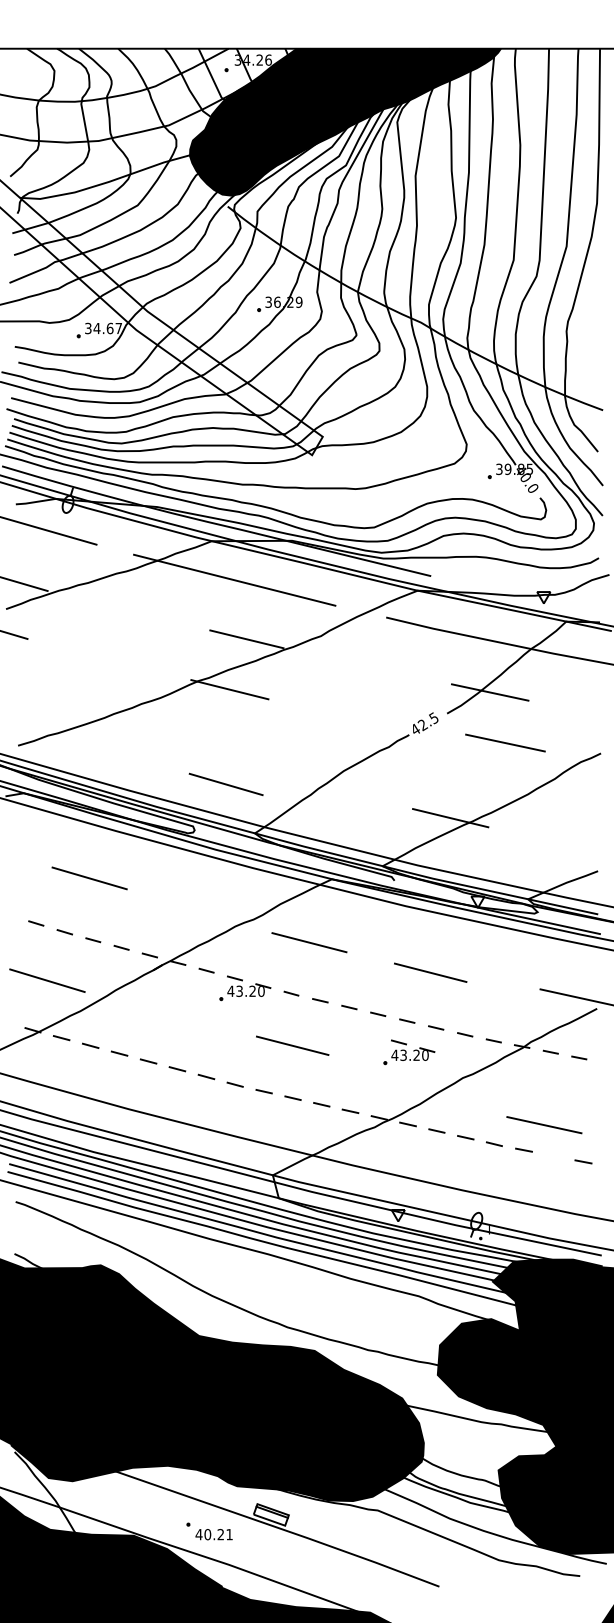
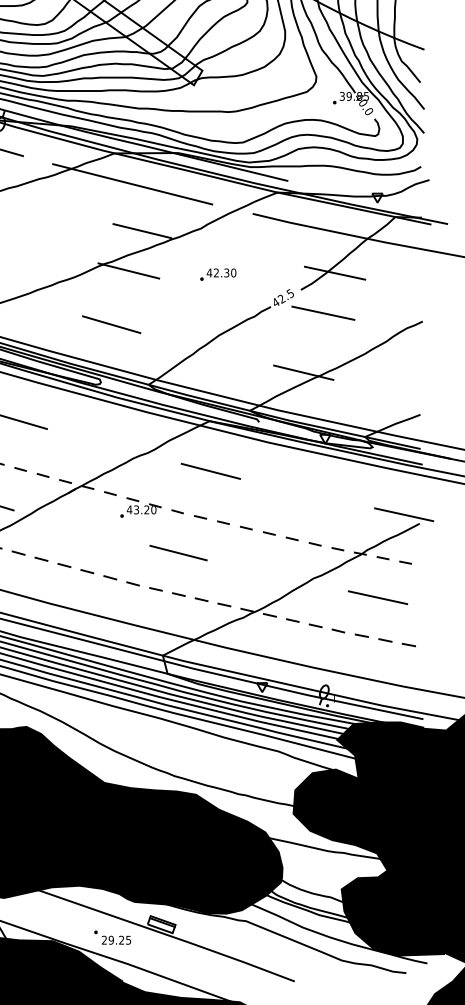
part: (342, 693) -> (218, 274), added
line: (505, 742) -> (323, 312), moved
line: (225, 783) -> (111, 323), moved
line: (309, 942) -> (210, 471), moved
line: (430, 972) -> (287, 495), removed
part: (409, 1052) -> (271, 558), removed
line: (544, 1125) -> (378, 597), moved
line: (553, 1155) -> (385, 639), added
text: (213, 1534) -> (115, 940), 40.21 -> 29.25

